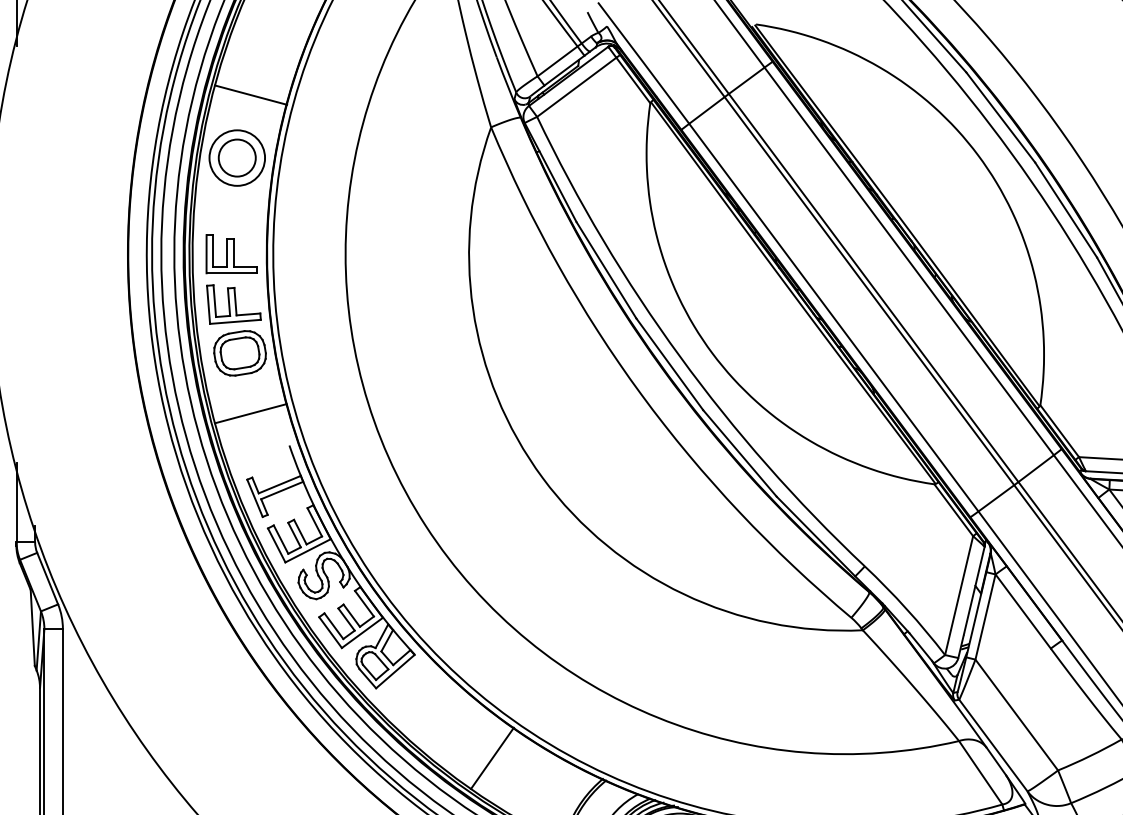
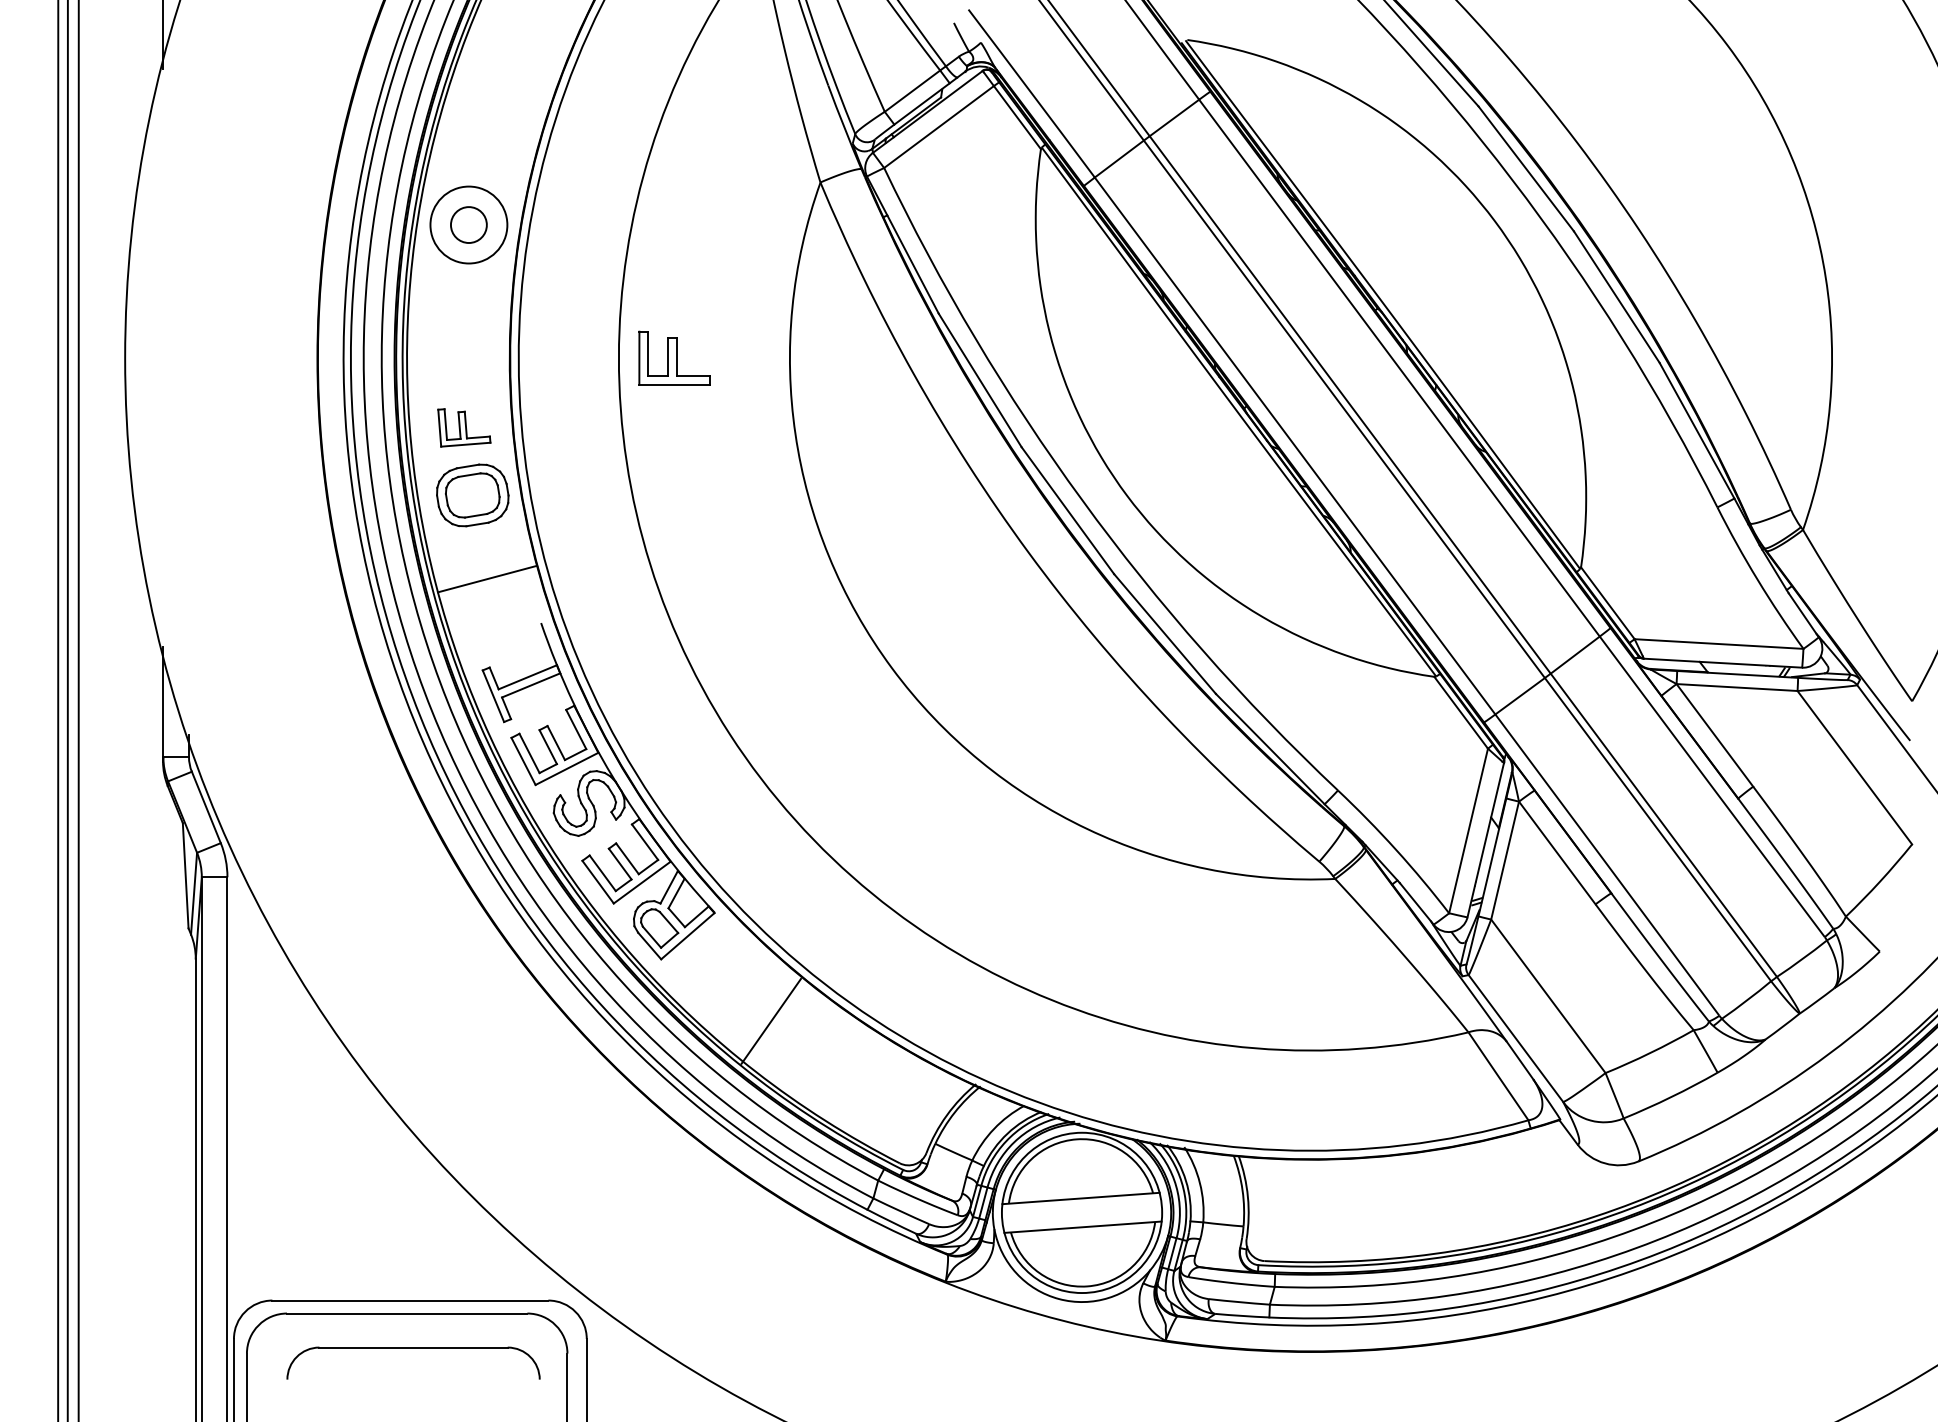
line: (250, 94) -> (487, 137), removed
circle: (236, 157) -> (468, 224), size x0.7
part: (231, 253) -> (674, 357), moved
part: (234, 304) -> (464, 427), size x0.7
line: (491, 757) -> (770, 1020), moved

